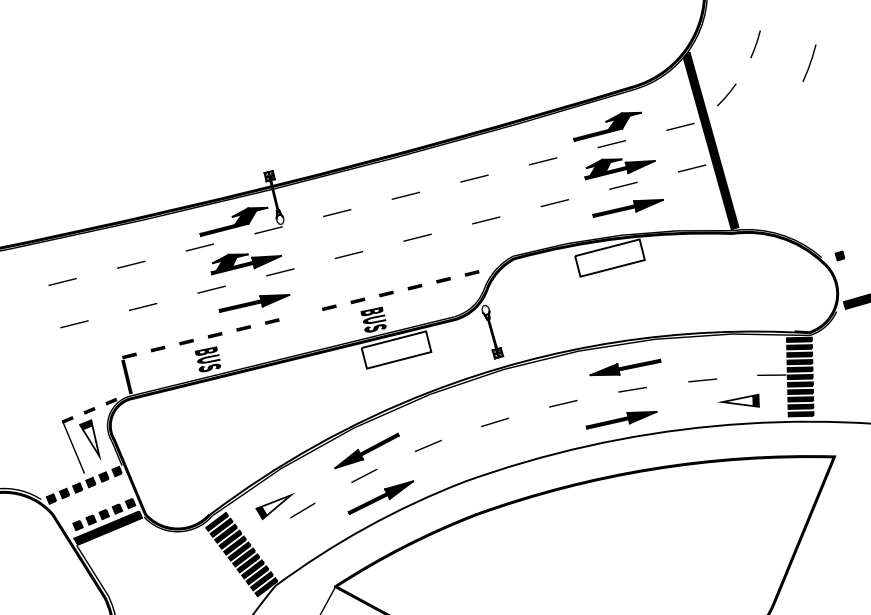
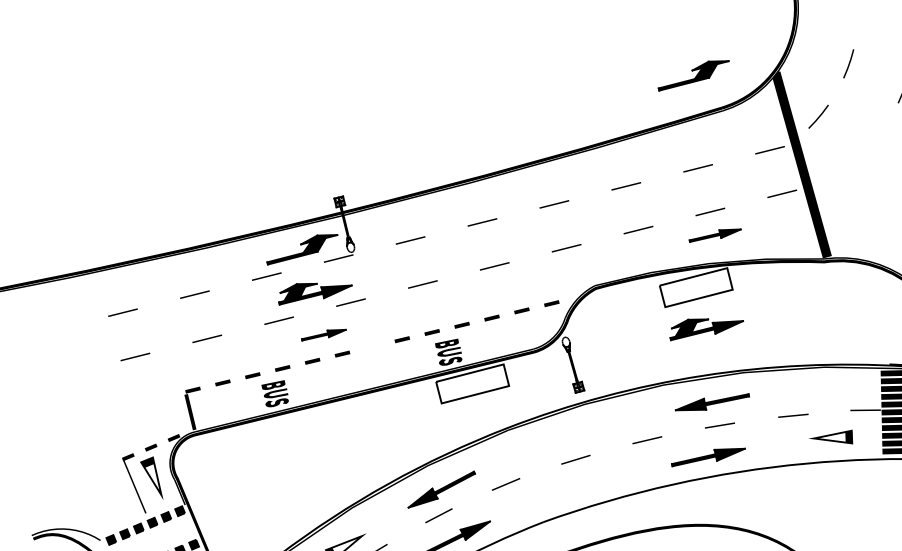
part: (607, 126) -> (693, 75), moved
part: (619, 169) -> (706, 329), moved
part: (627, 208) -> (714, 235), size x0.7
part: (254, 303) -> (323, 335), size x0.6

